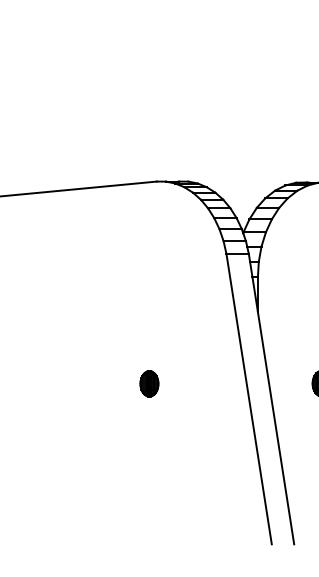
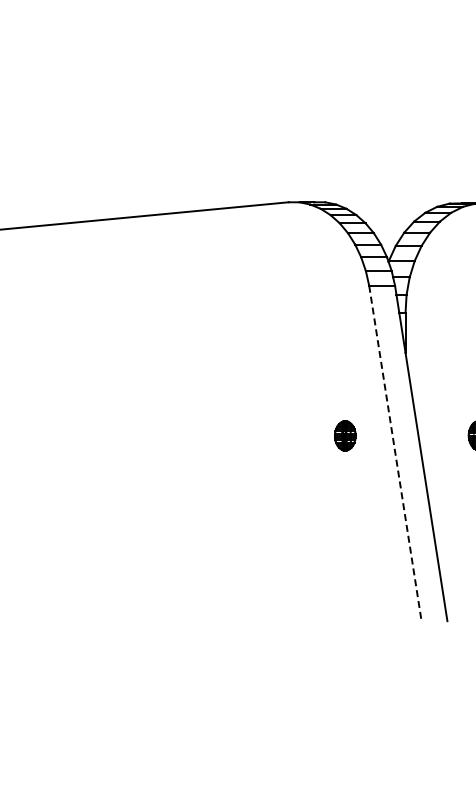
part: (149, 383) -> (345, 435), moved
line: (249, 399) -> (395, 453), solid -> dashed

